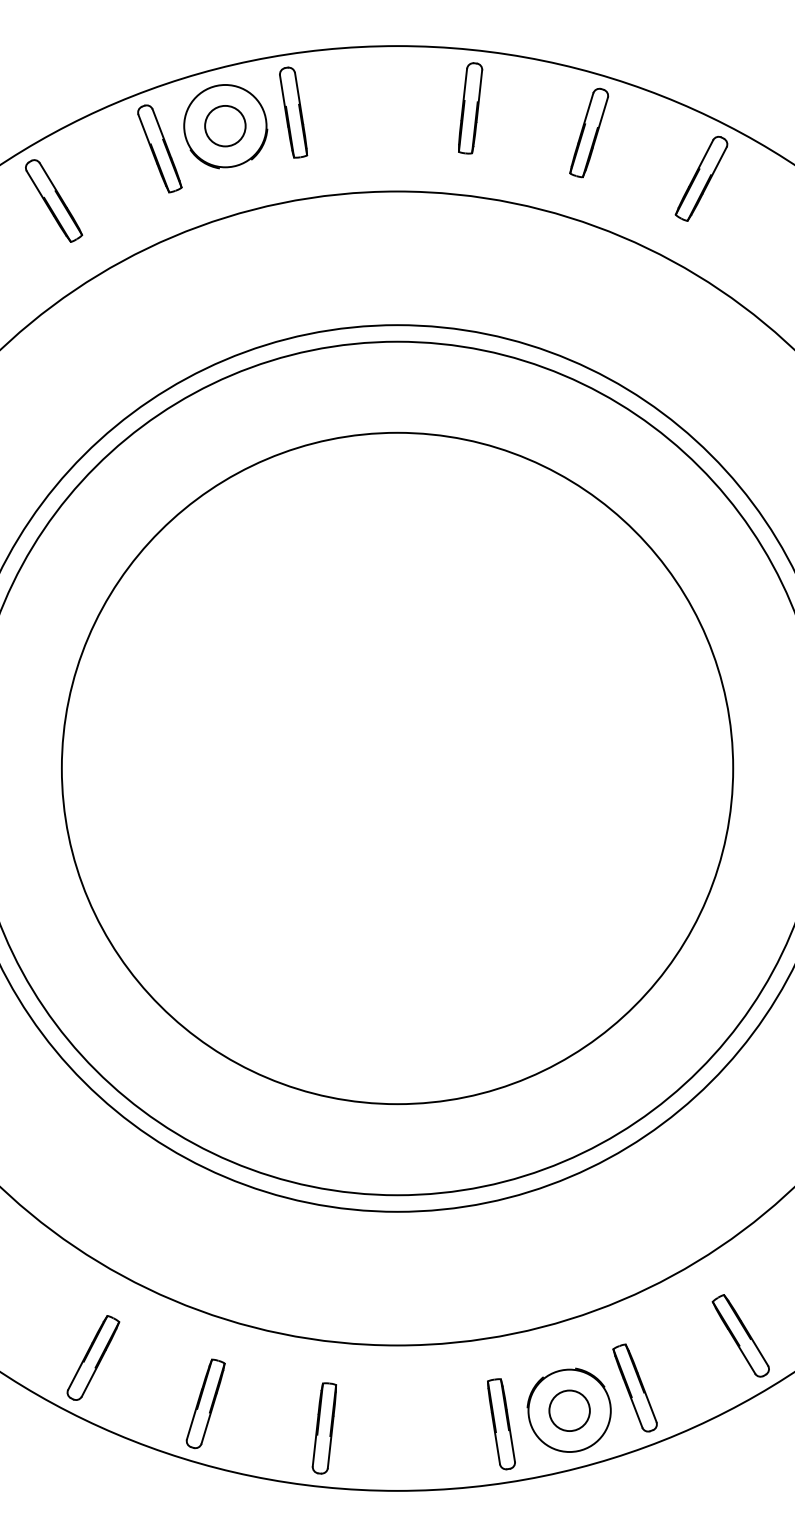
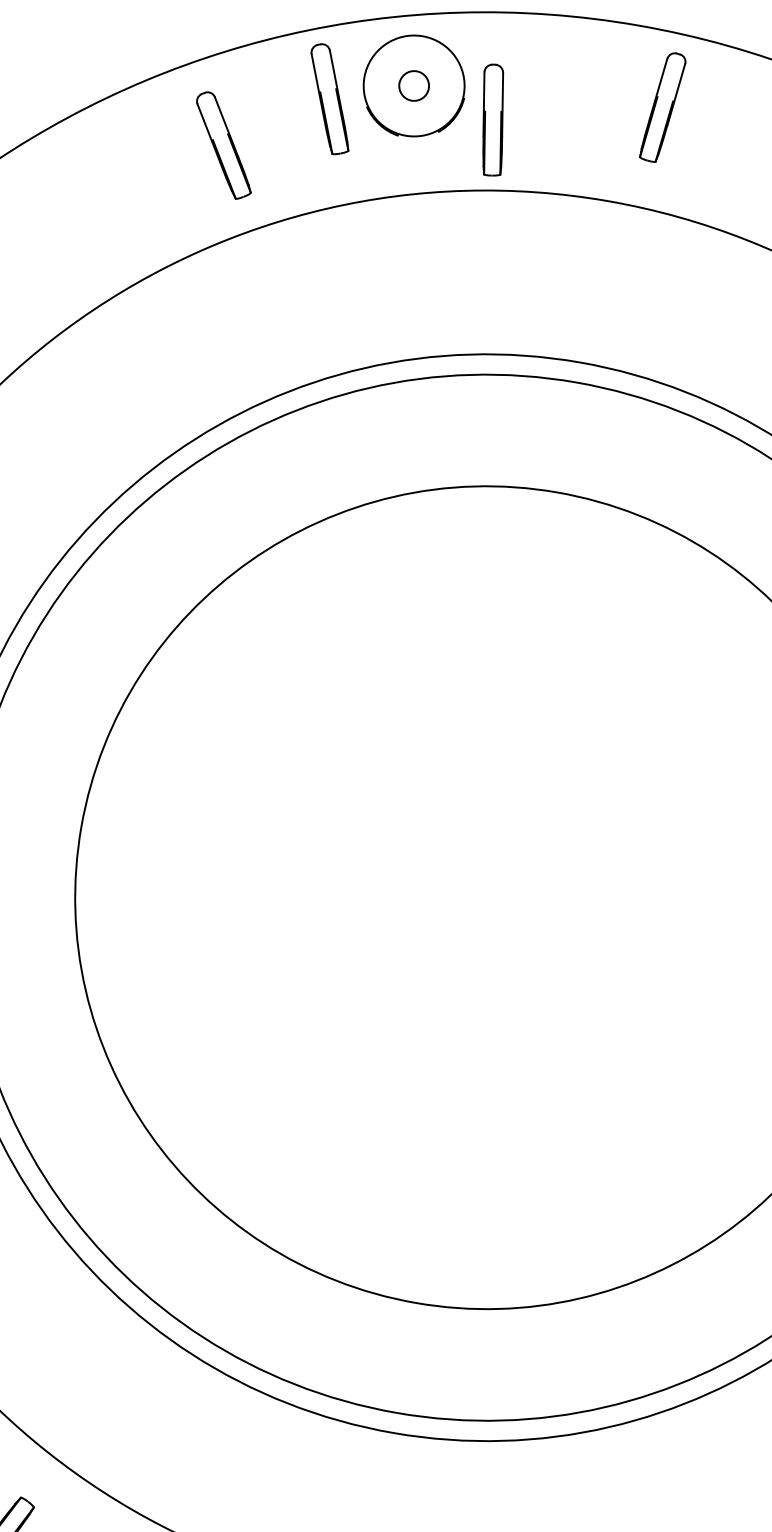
part: (470, 108) -> (663, 107), moved
part: (293, 112) -> (492, 120), moved
circle: (225, 125) -> (414, 85), size x0.6
part: (54, 200) -> (224, 145), moved

